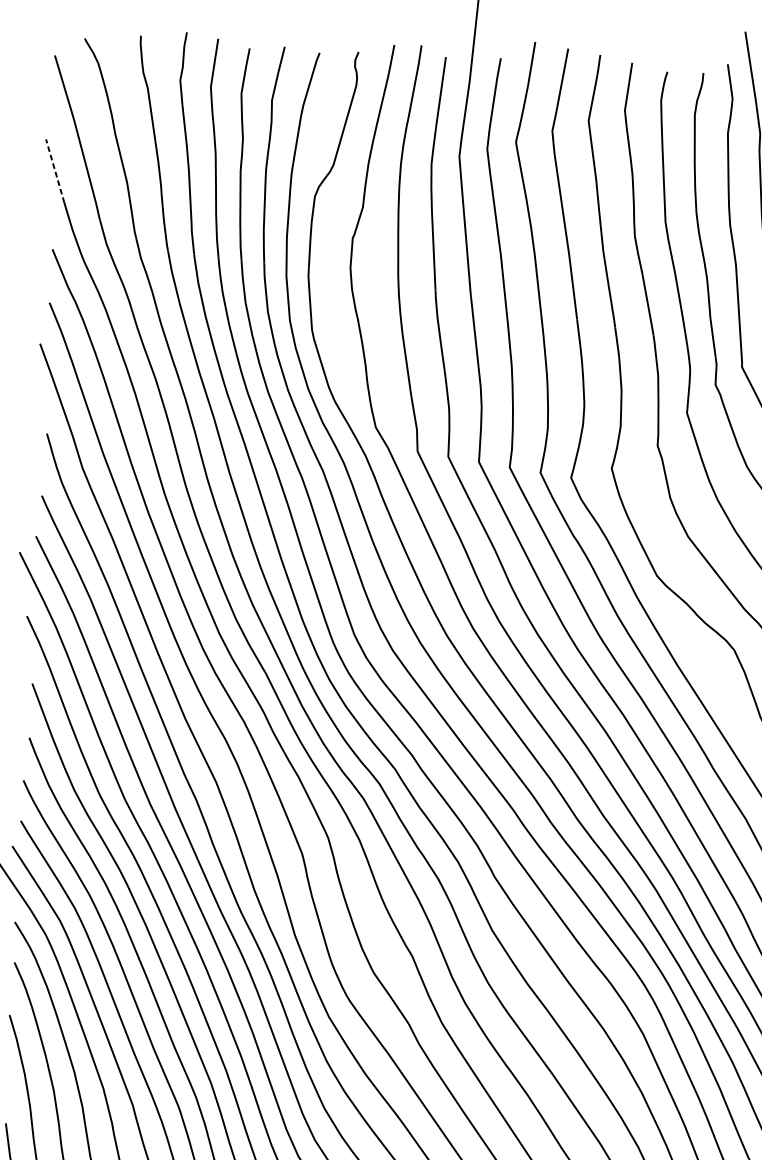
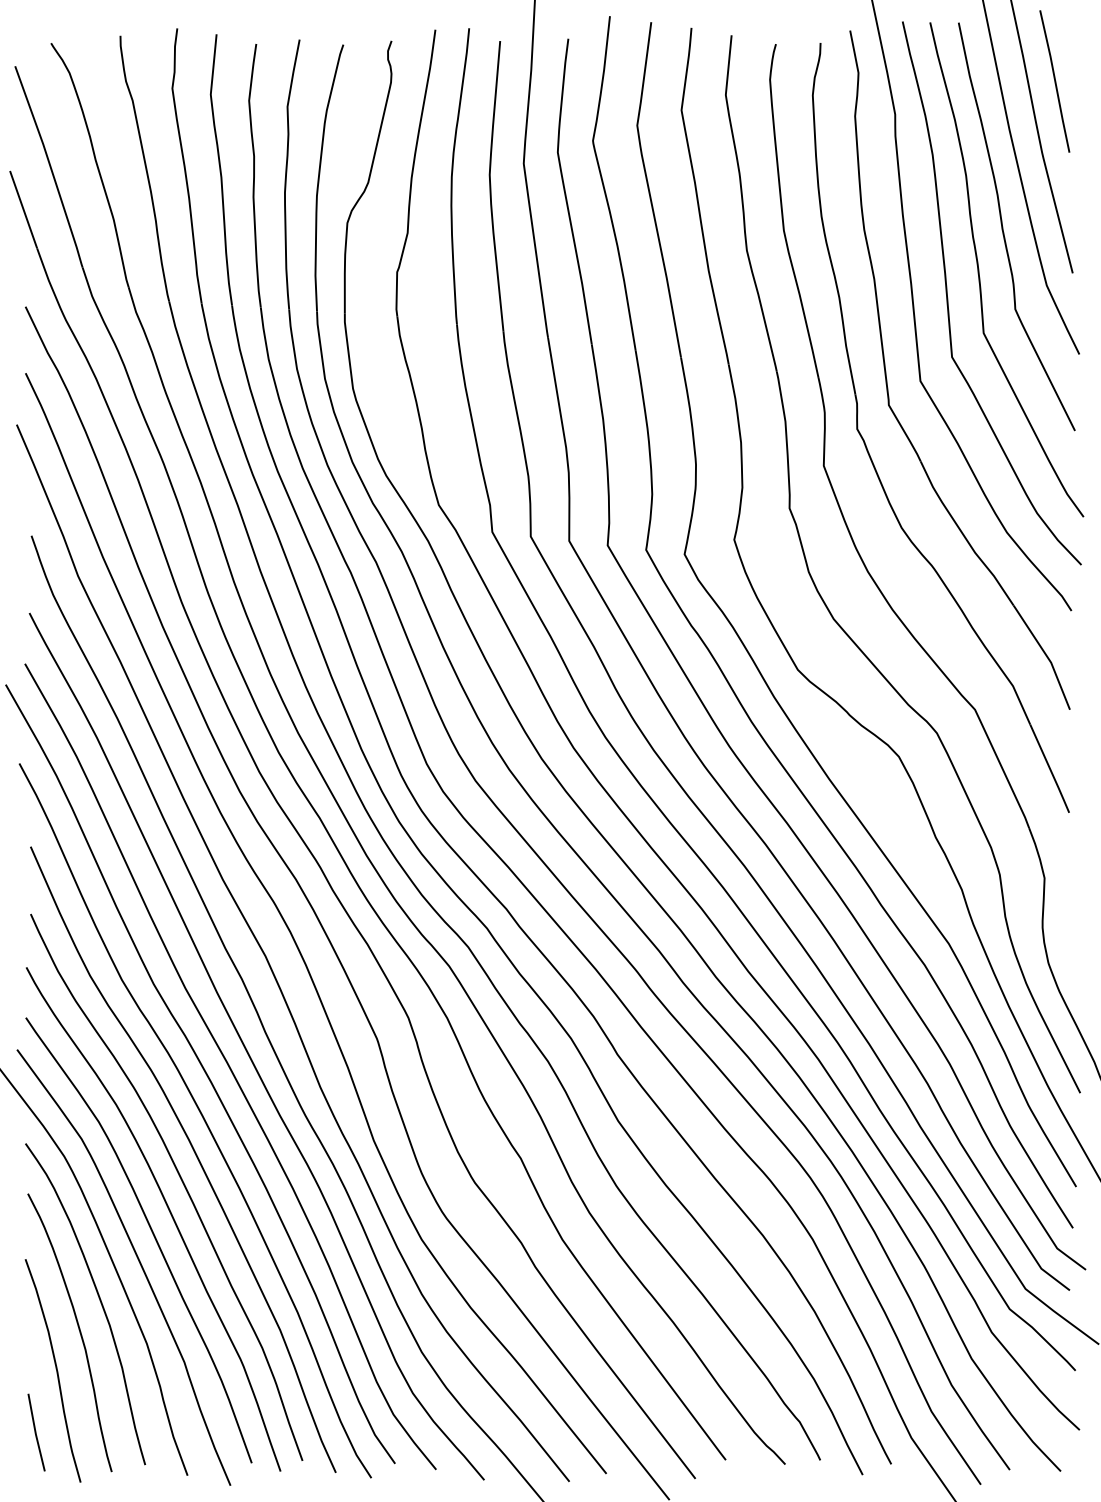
line: (55, 170) -> (23, 209), dashed -> solid

